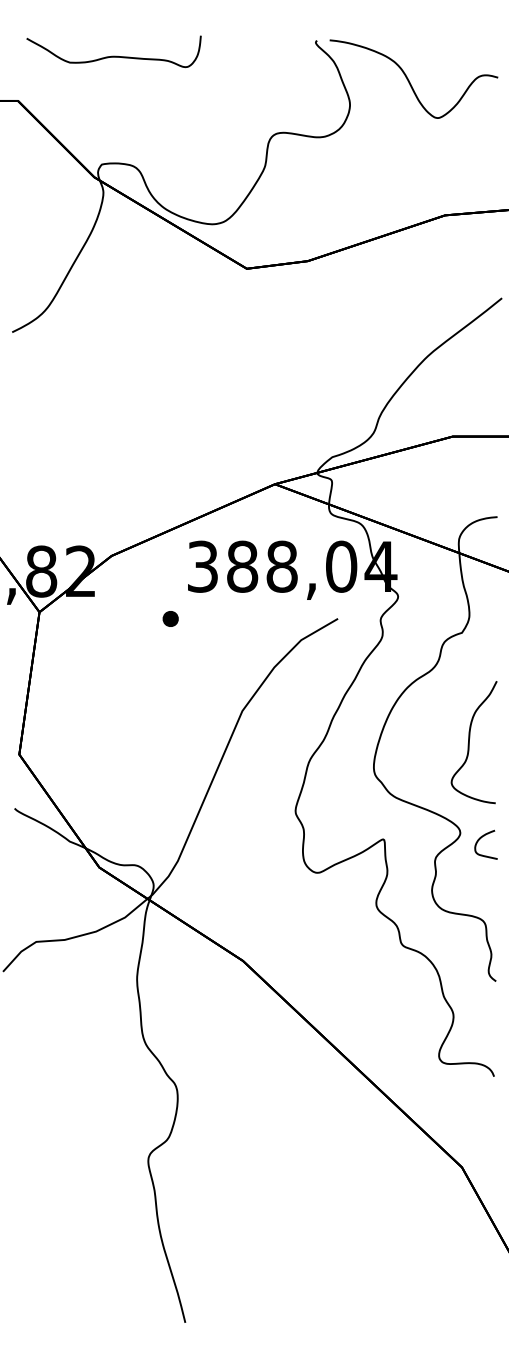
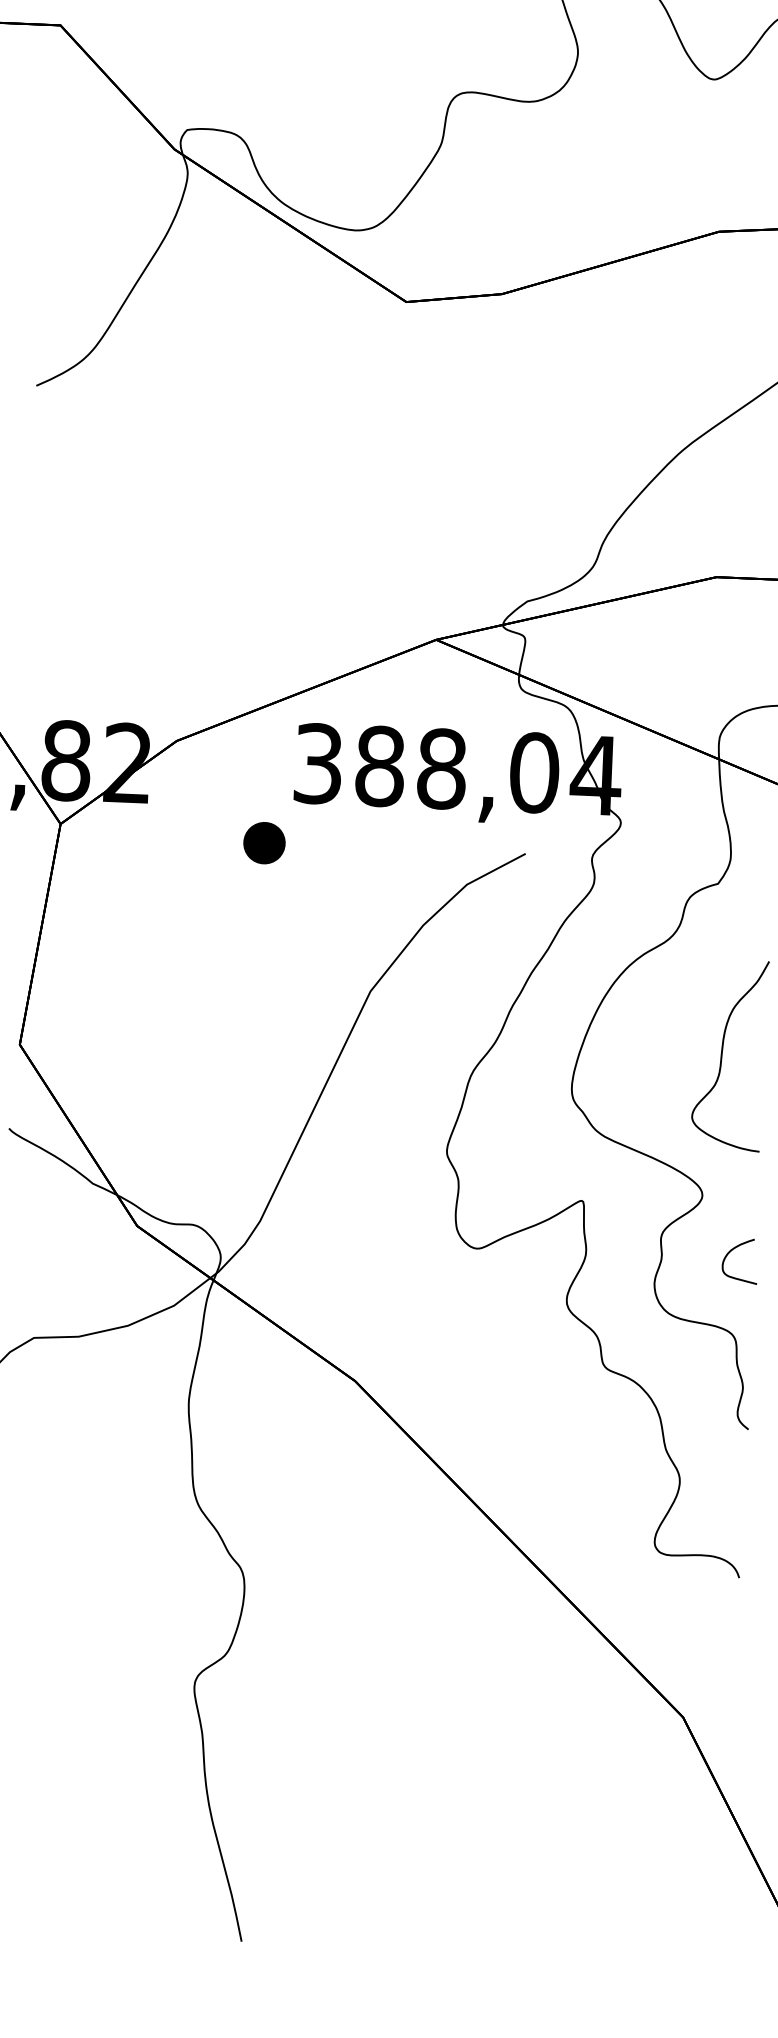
part: (170, 618) -> (264, 842), size x1.67
curve: (480, 839) -> (731, 1252), moved

